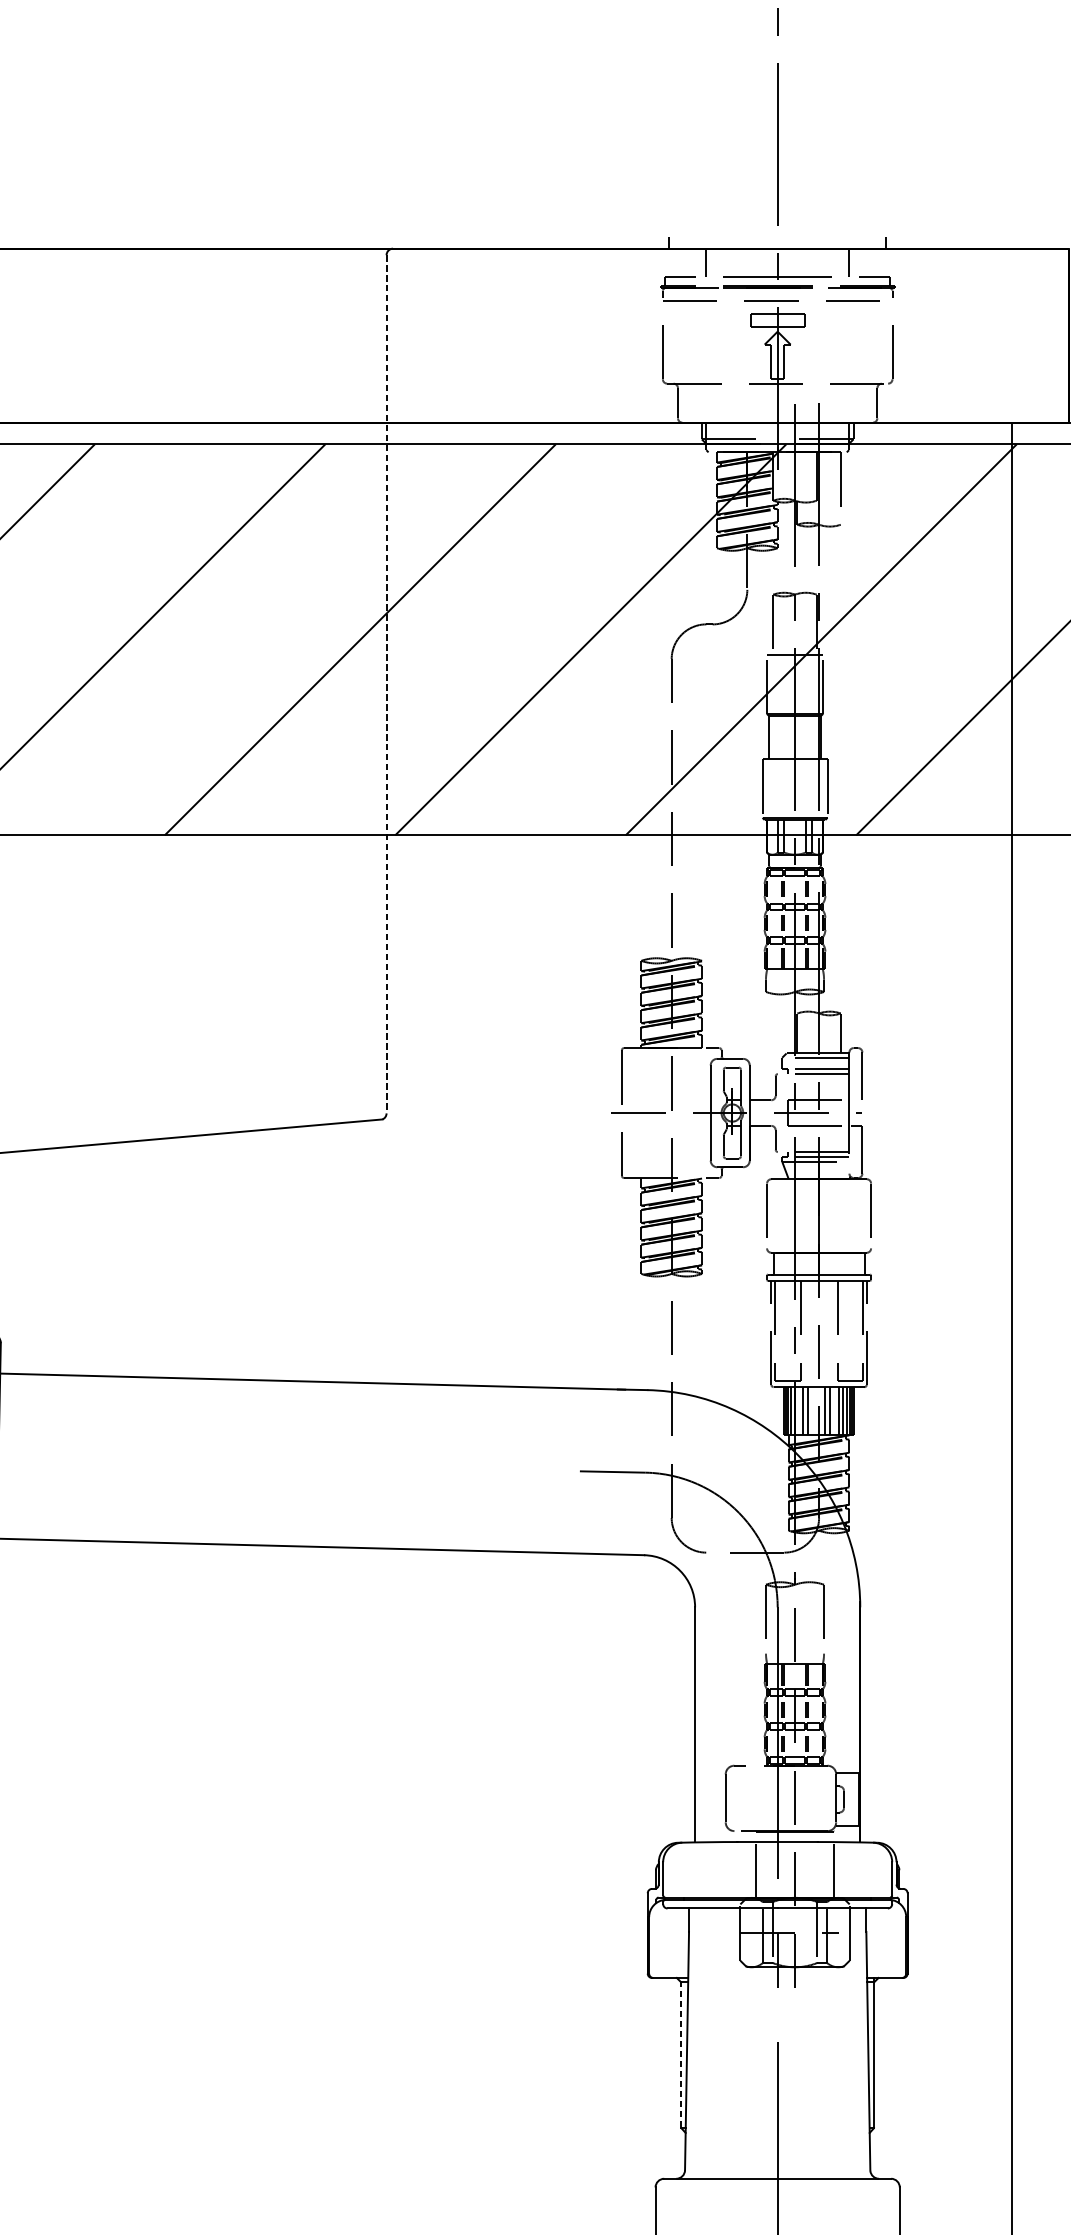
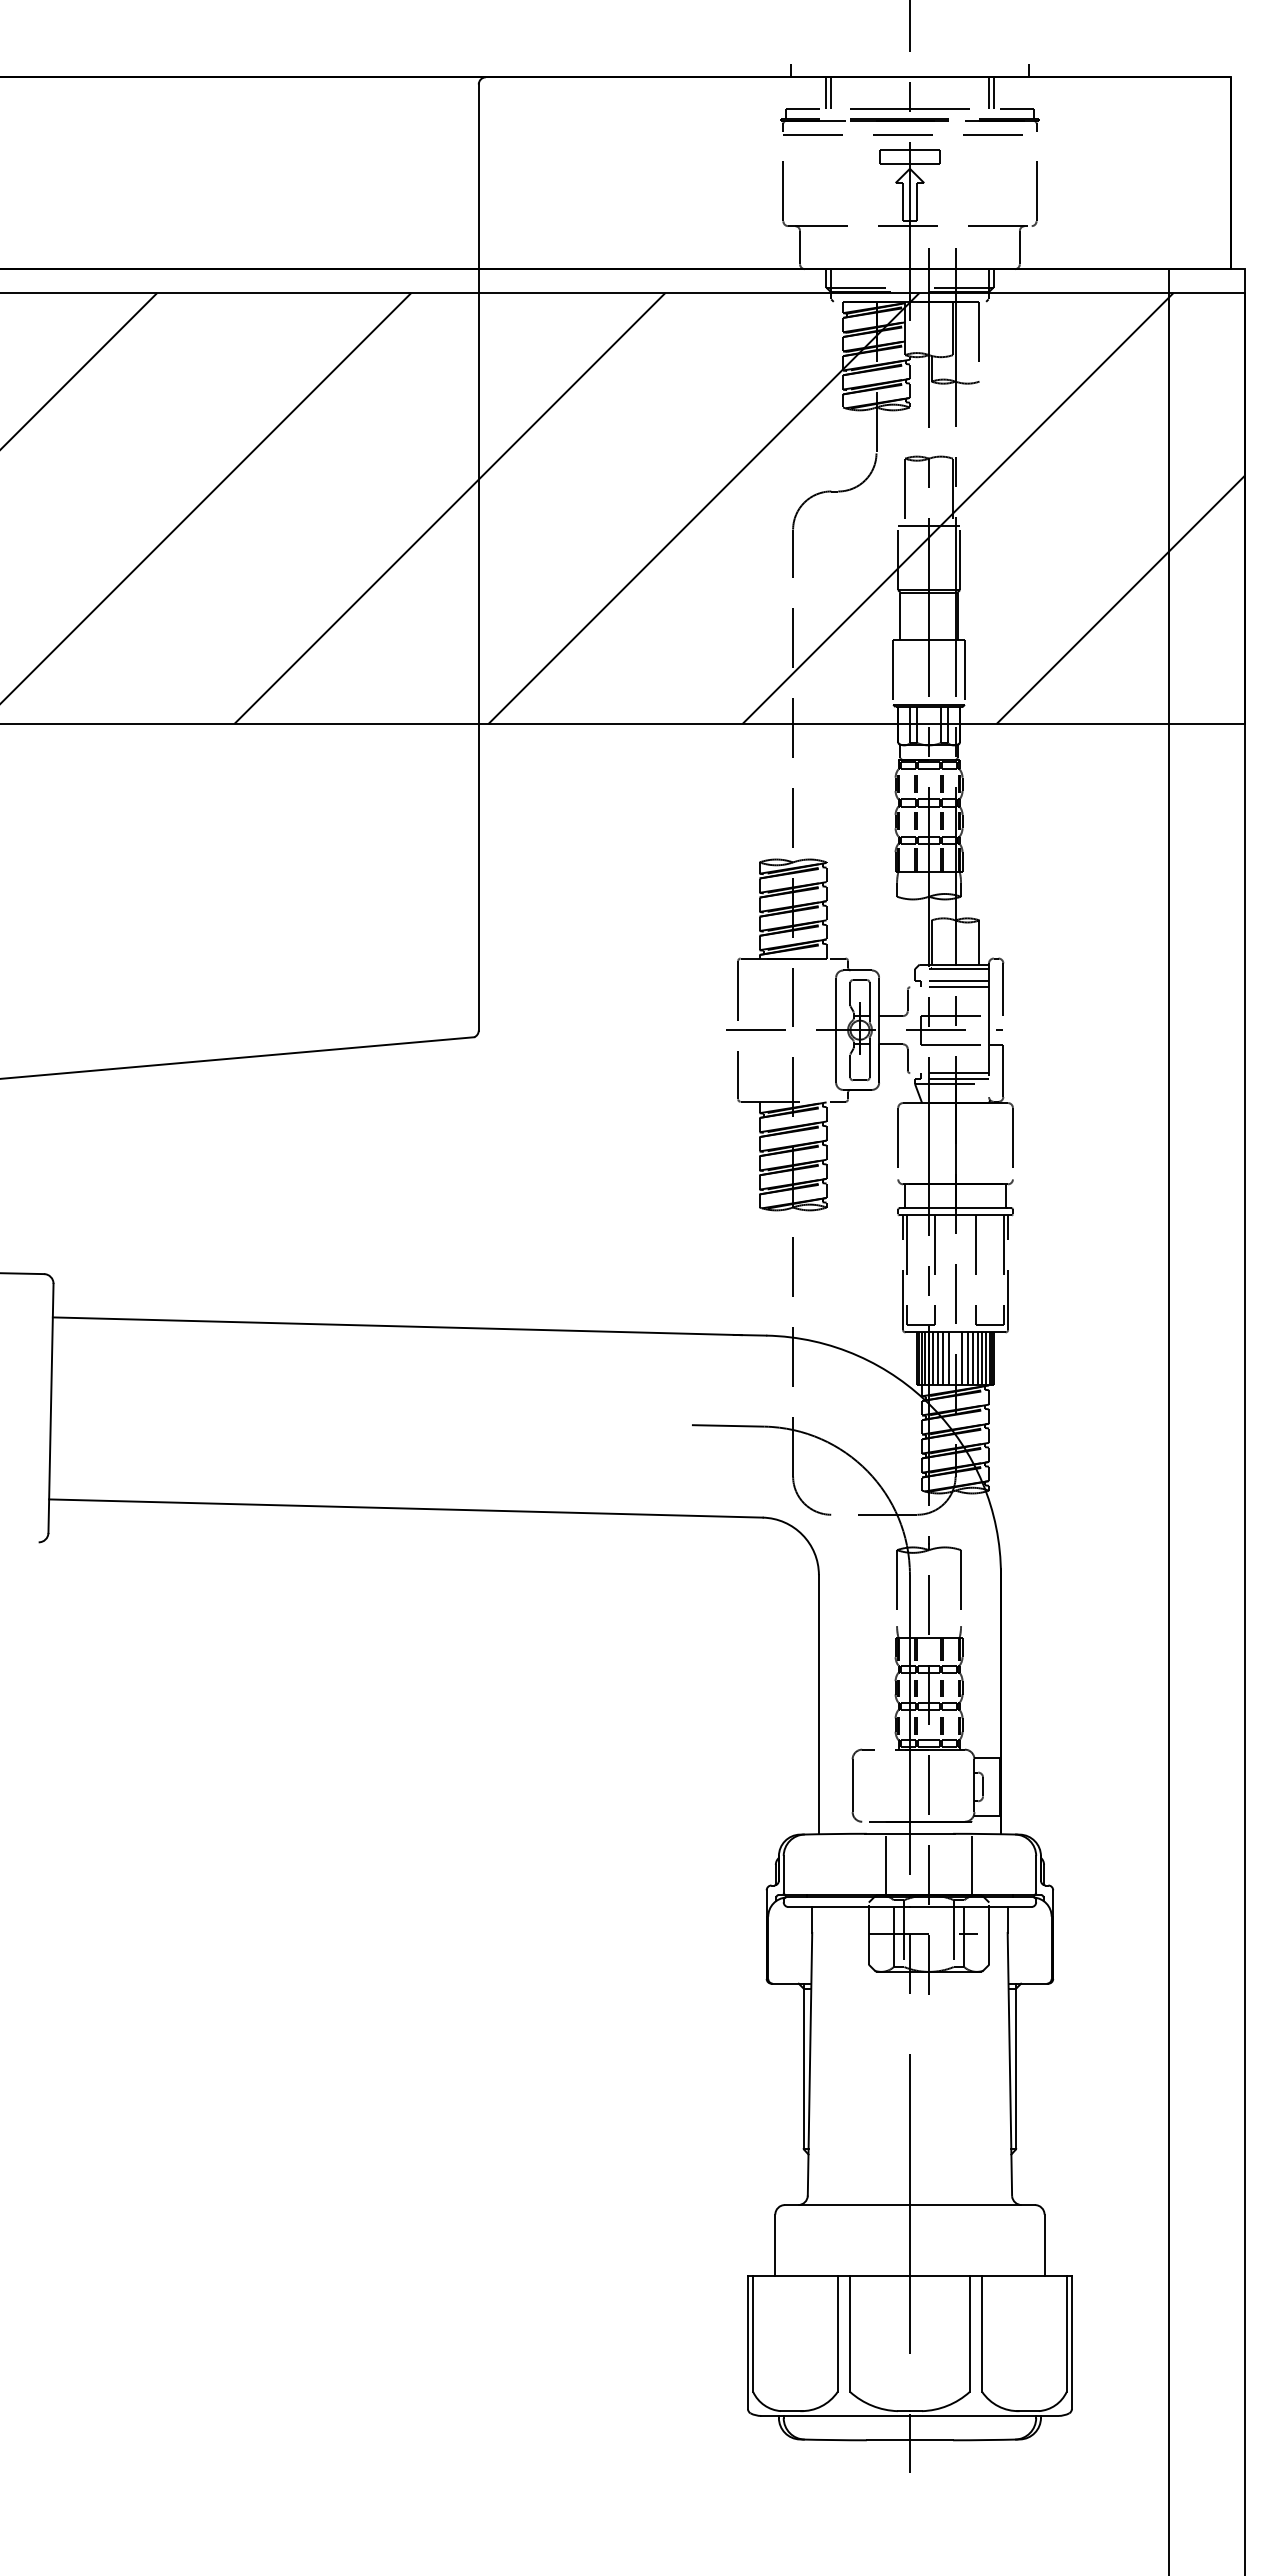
line: (701, 263) -> (826, 93), added
line: (853, 263) -> (993, 93), added
line: (386, 685) -> (478, 558), dashed -> solid
line: (799, 1410) -> (933, 1358), added
line: (812, 1410) -> (948, 1358), added
line: (835, 1410) -> (973, 1358), added
line: (681, 2052) -> (803, 2065), dashed -> solid

